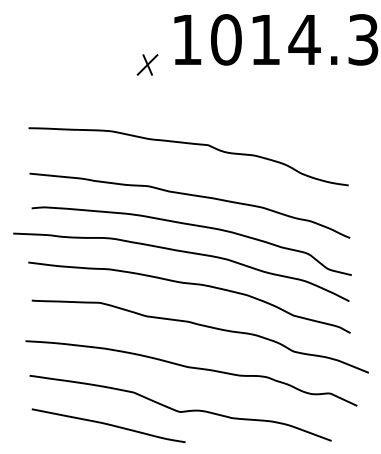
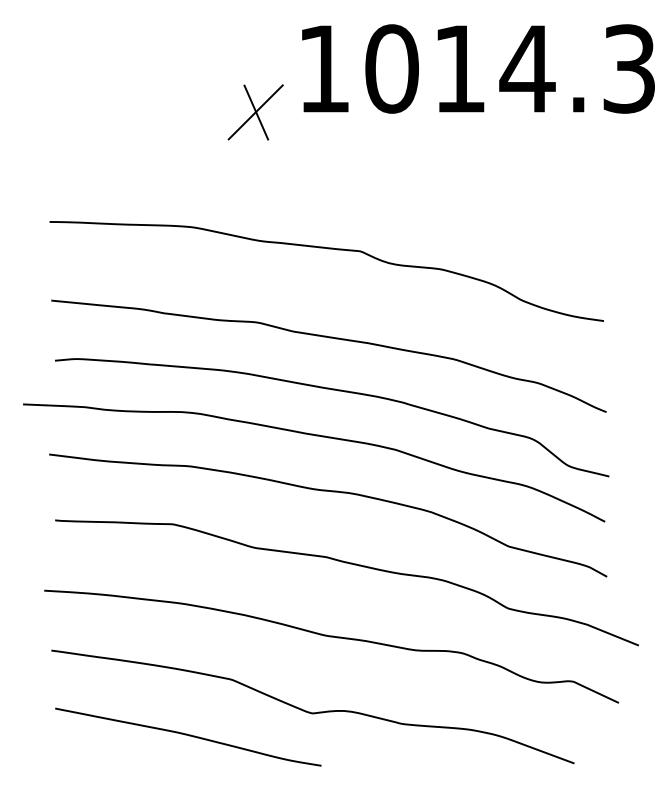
part: (147, 64) -> (255, 111), size x1.6

